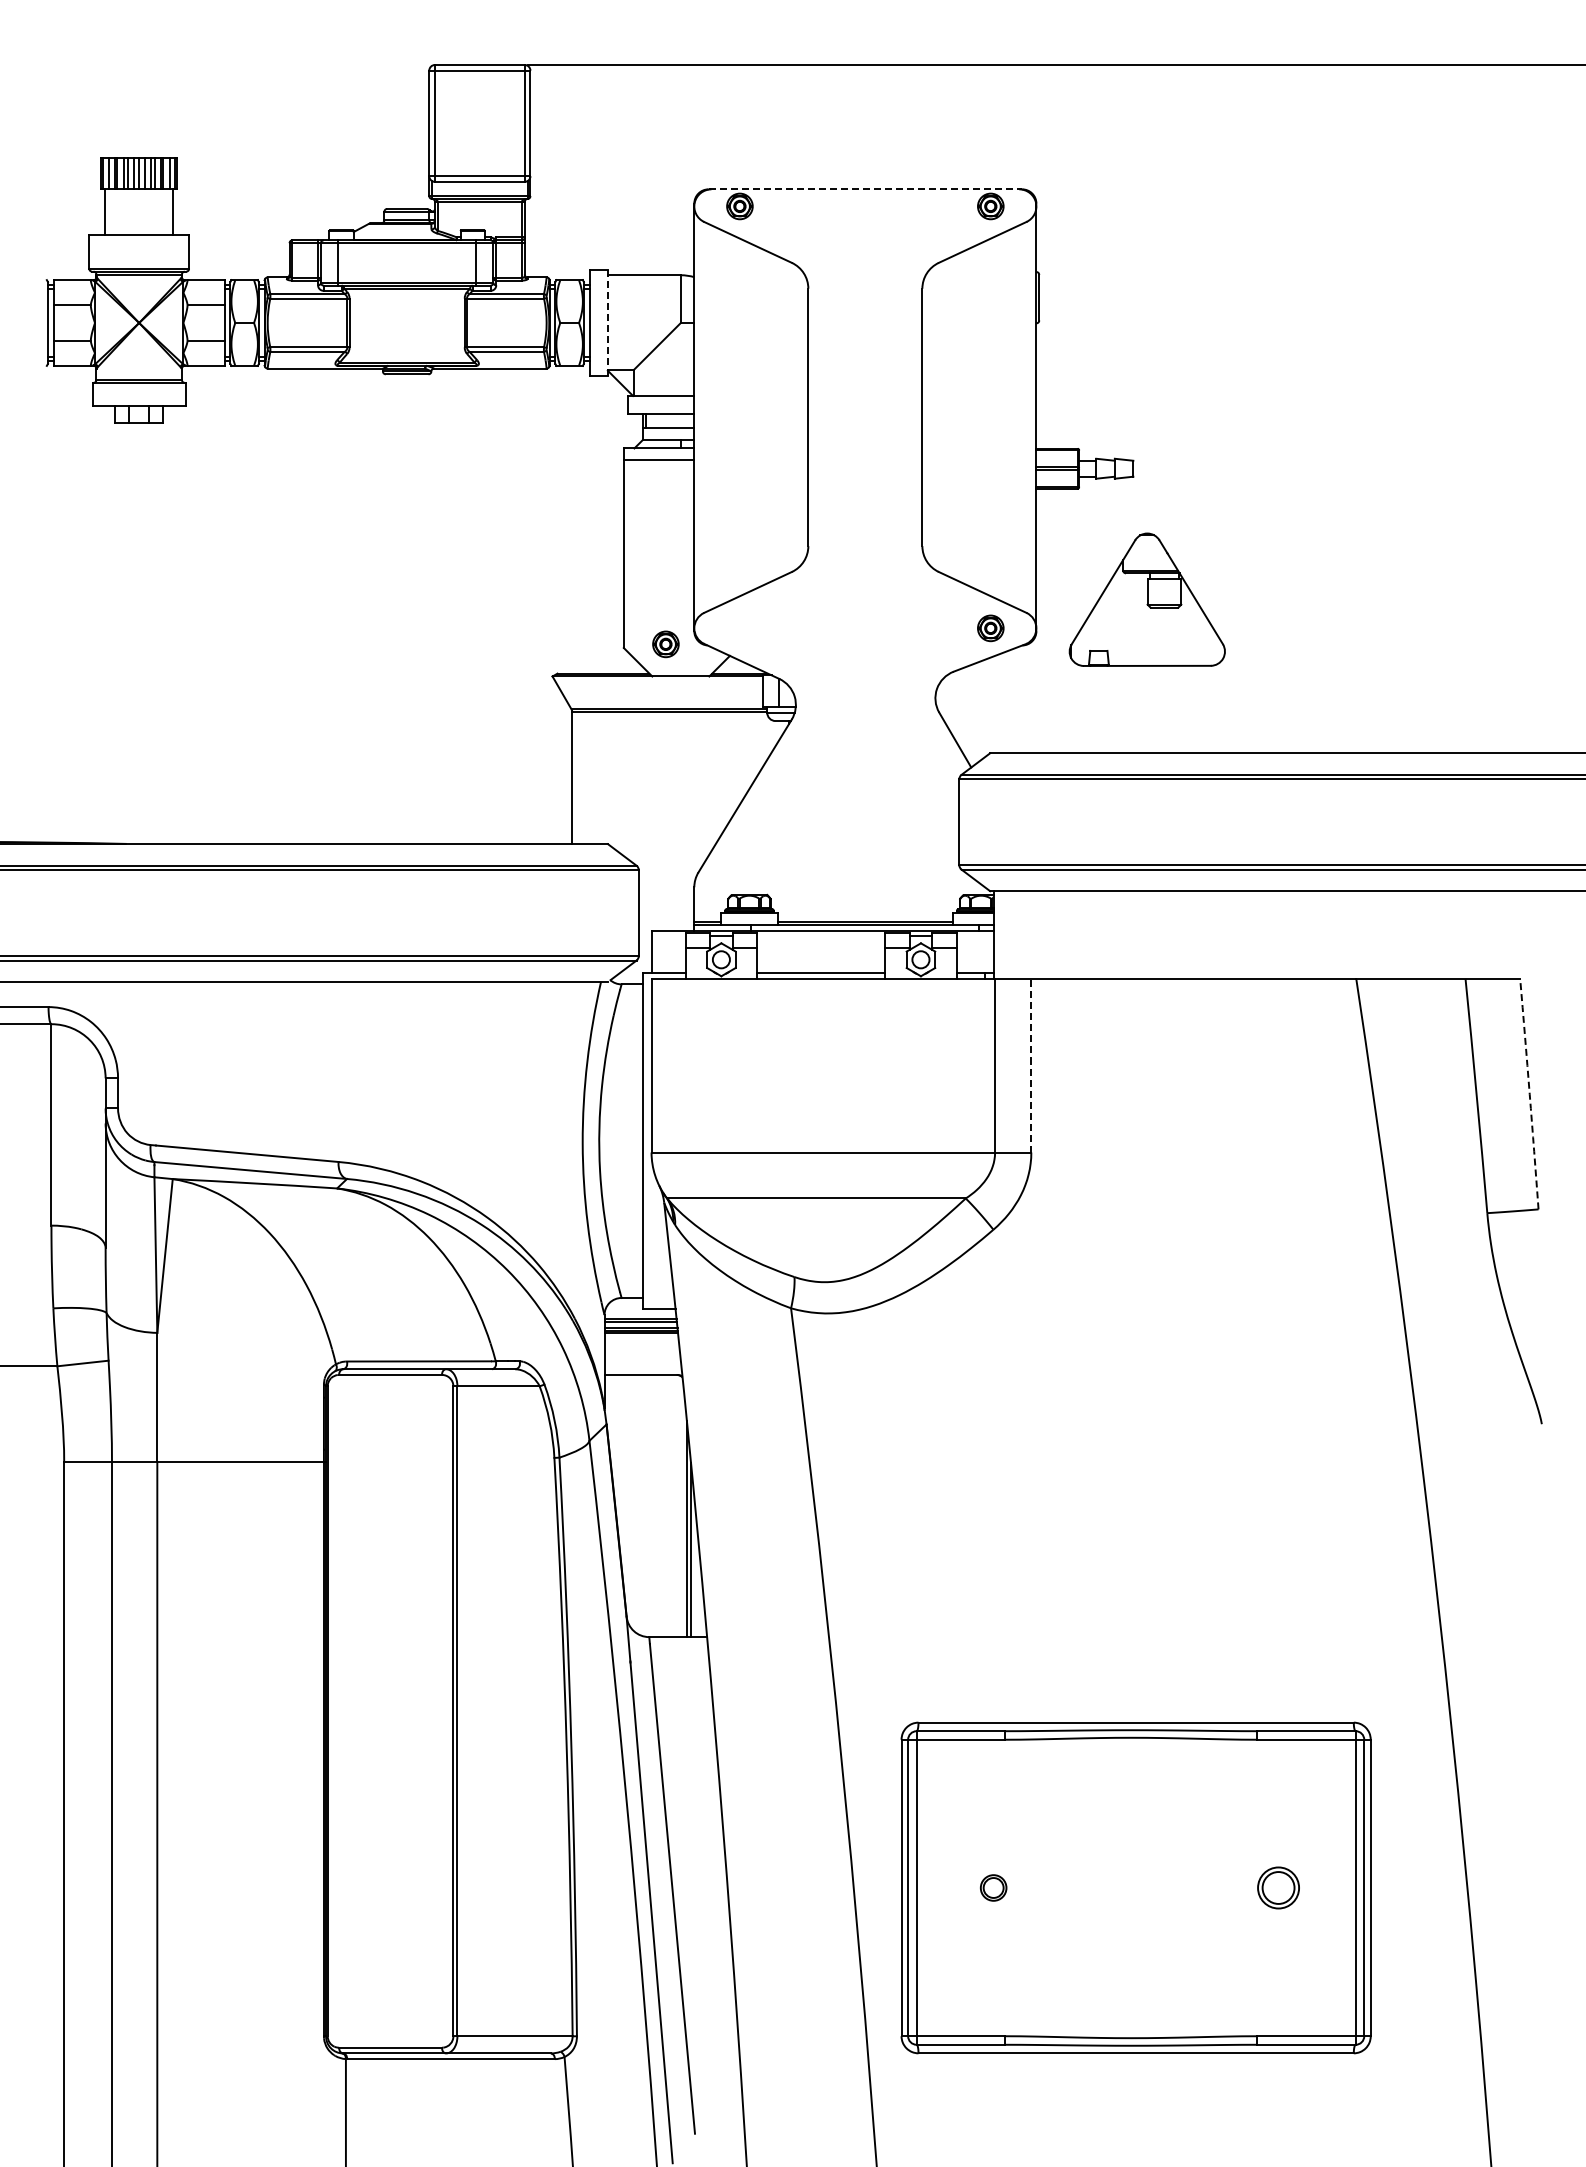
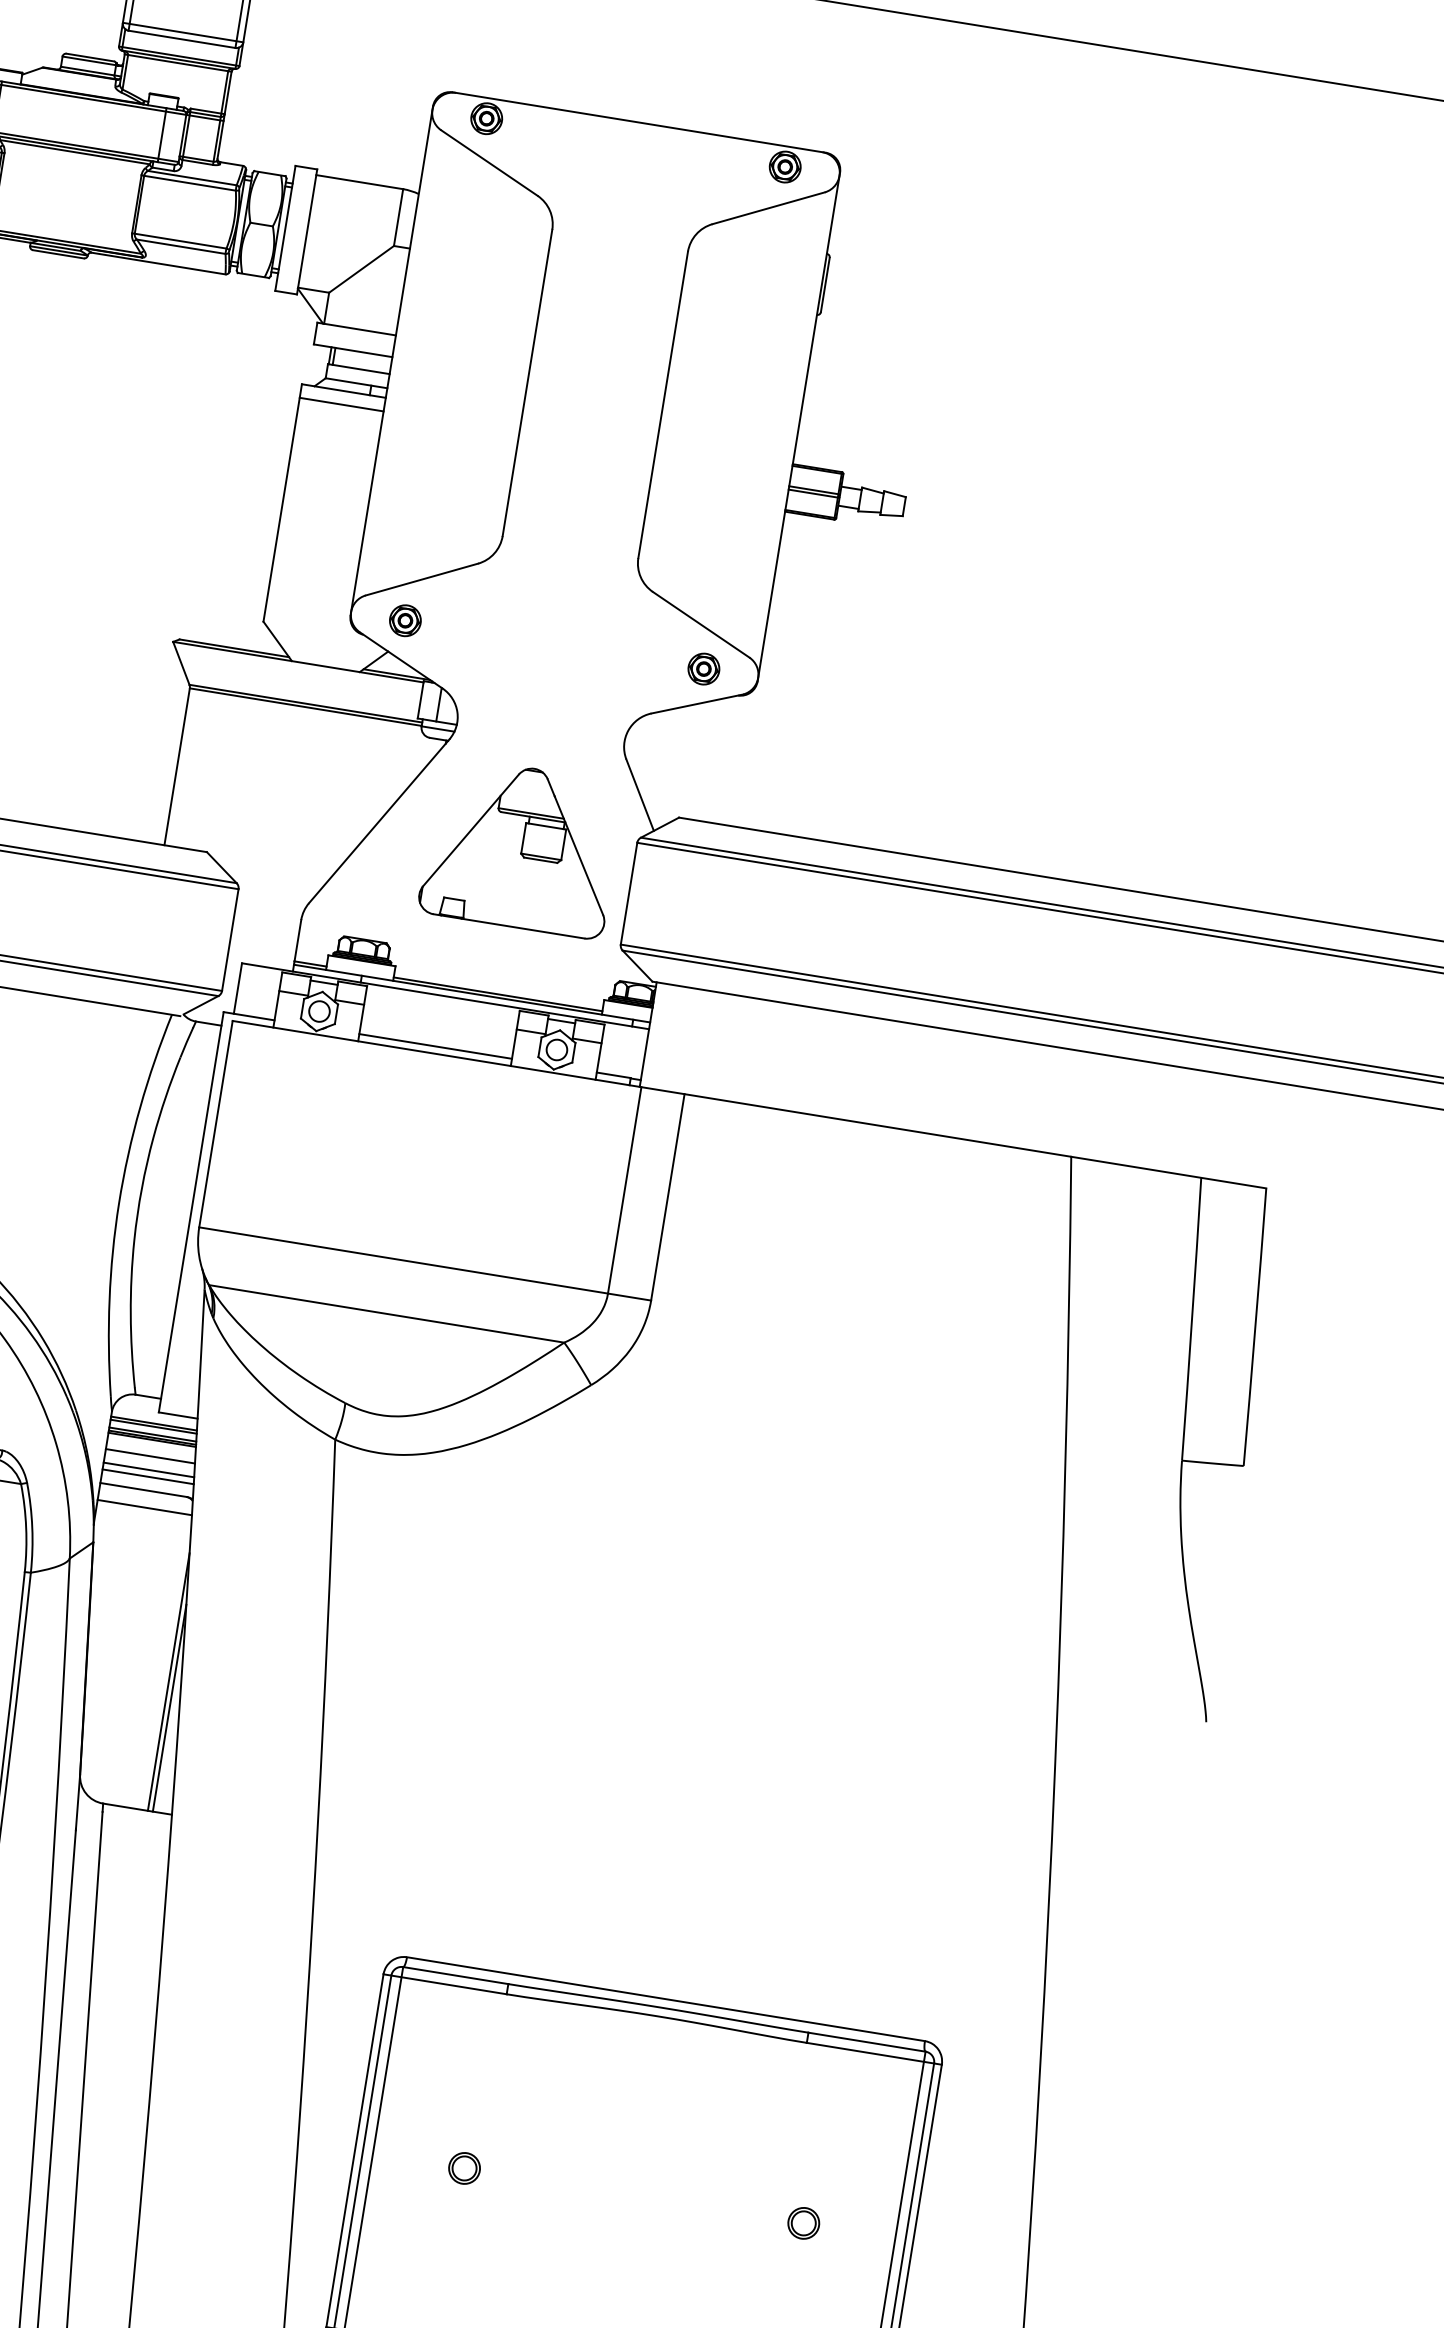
line: (865, 189) -> (639, 122), dashed -> solid
line: (607, 323) -> (306, 232), dashed -> solid
part: (1146, 599) -> (520, 847), moved
part: (665, 644) -> (404, 620), moved
line: (1031, 1065) -> (668, 1197), dashed -> solid
arc: (1529, 1094) -> (1255, 1327), dashed -> solid
line: (641, 1346) -> (149, 1456), added
line: (642, 1357) -> (148, 1469), added
line: (642, 1363) -> (147, 1476), added
line: (643, 1389) -> (143, 1507), added
part: (1278, 1887) -> (803, 2222), size x0.62

